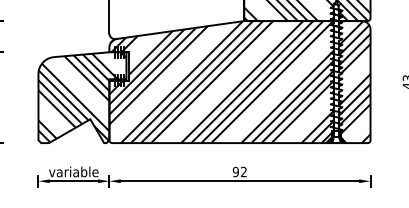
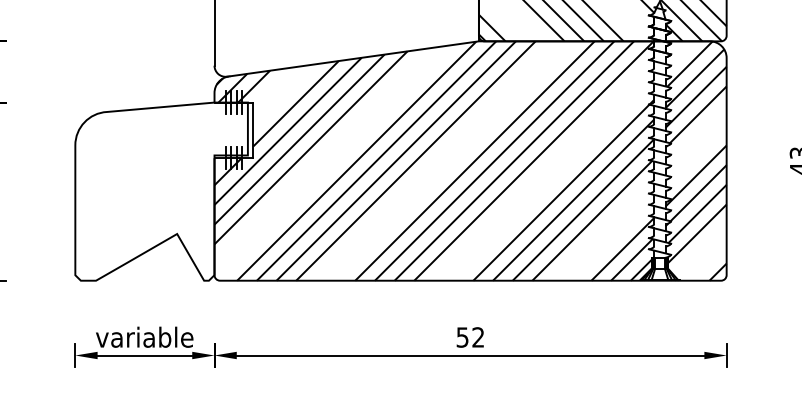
hatch: (82, 97) -> (161, 191), removed
text: (235, 171) -> (461, 336), 92 -> 52

